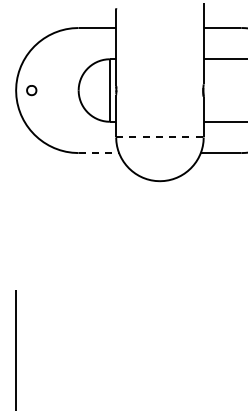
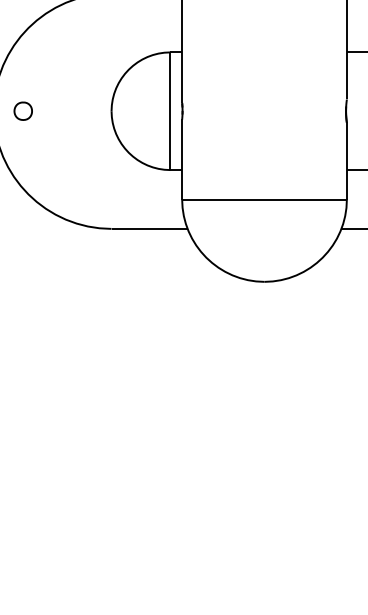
line: (159, 137) -> (263, 199), dashed -> solid
line: (99, 153) -> (150, 229), dashed -> solid

